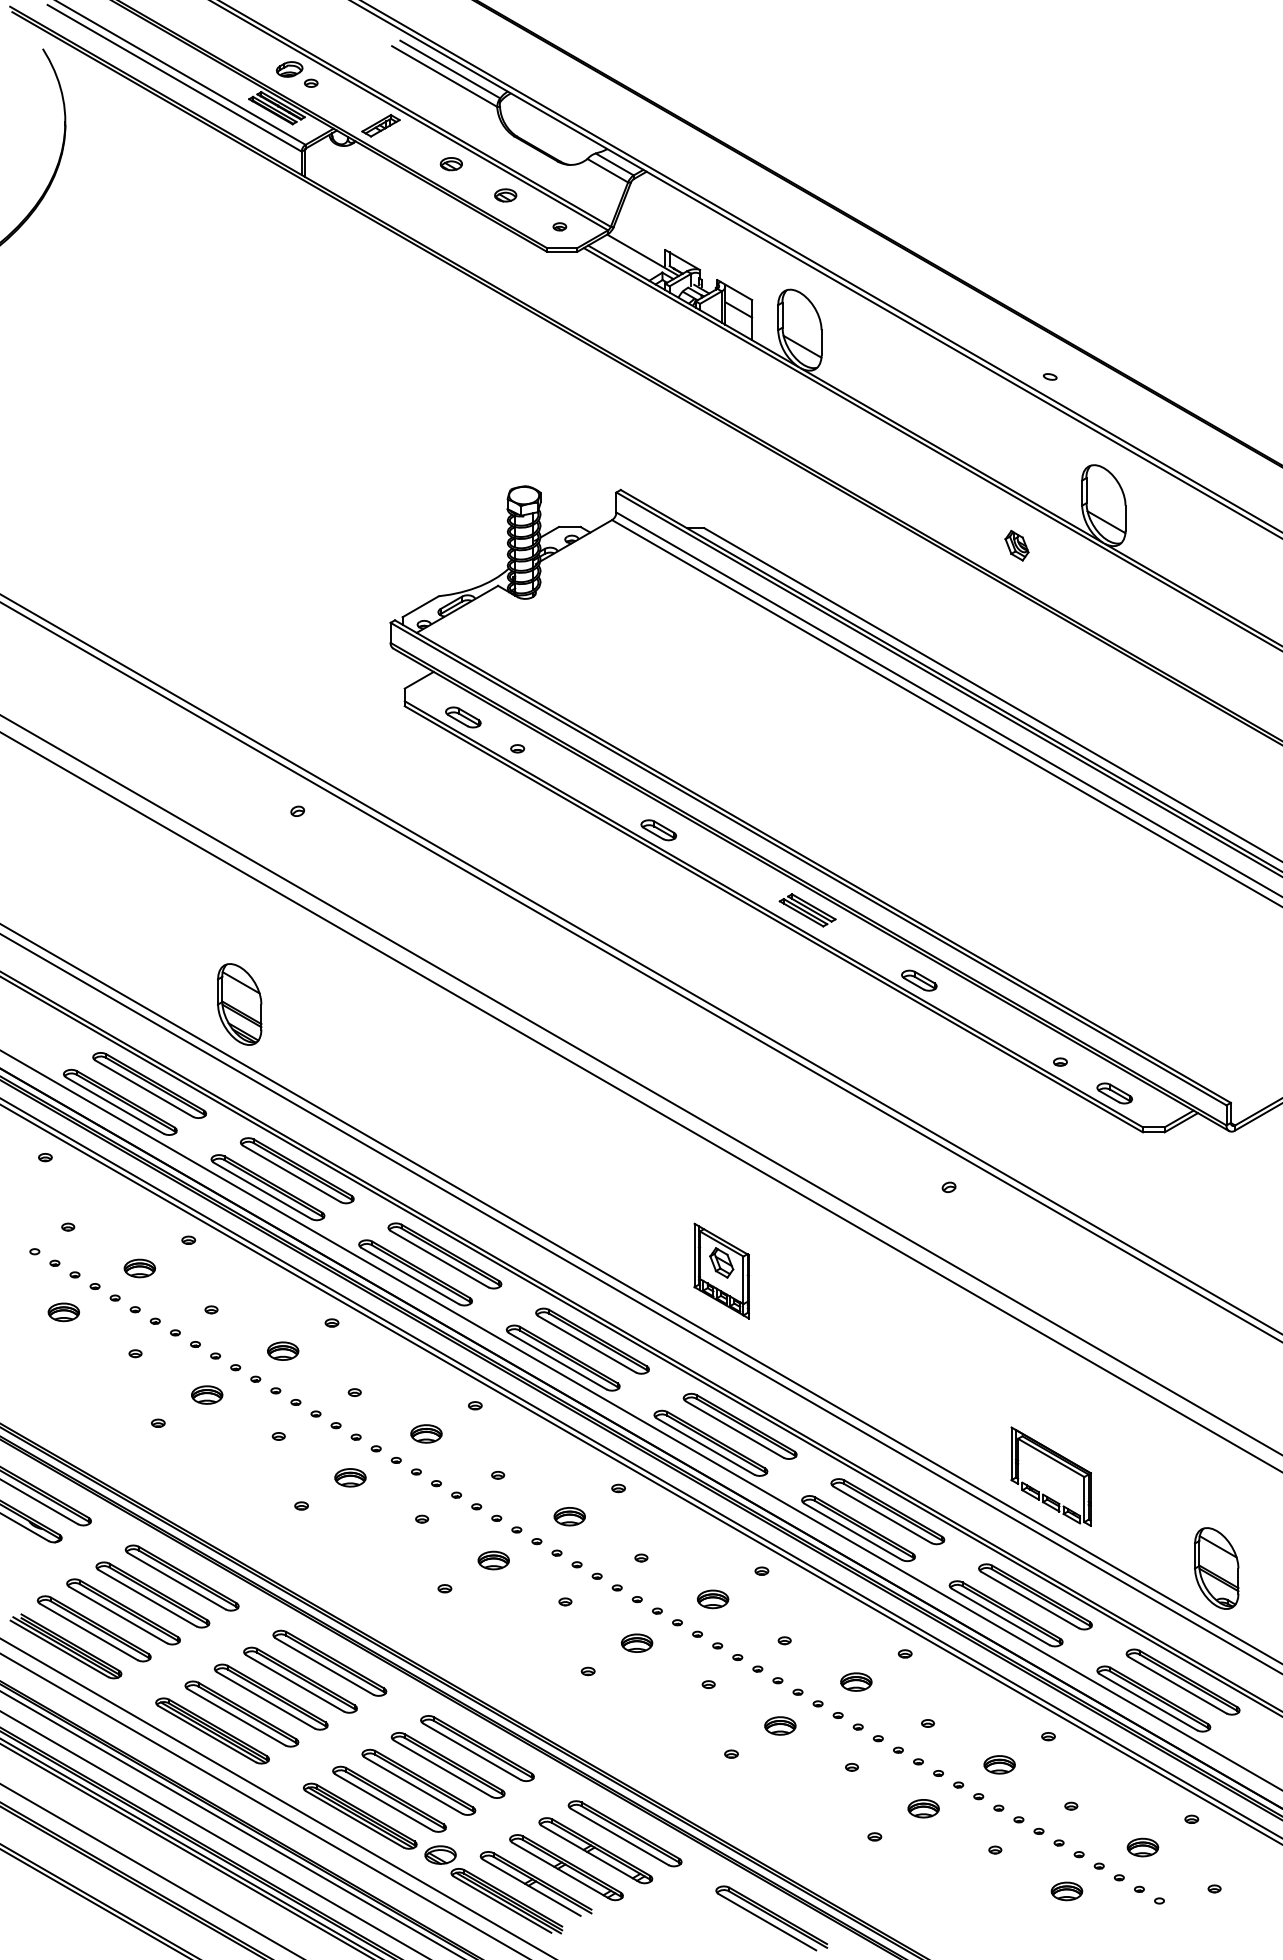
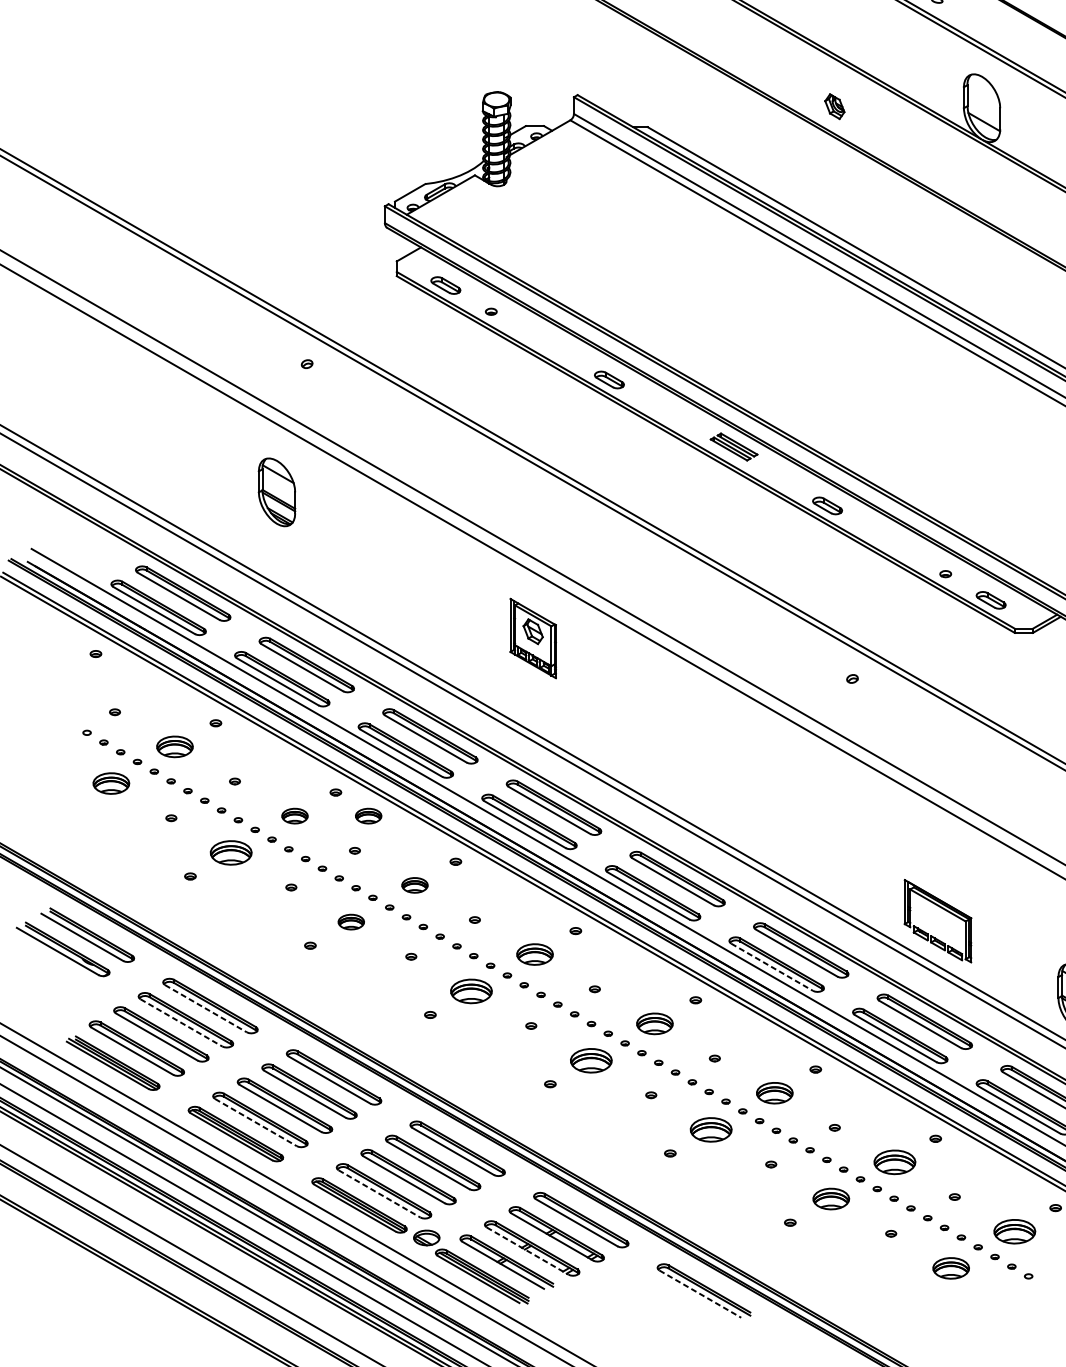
part: (1016, 545) -> (834, 106), moved
part: (239, 1004) -> (276, 492), moved
part: (139, 1268) -> (174, 746), size x1.4
part: (721, 1270) -> (533, 638), moved
part: (63, 1312) -> (111, 783), size x1.4
part: (371, 1350) -> (368, 815), added
part: (207, 1394) -> (231, 852), size x1.6
part: (569, 1516) -> (534, 954), size x1.4
line: (853, 1531) -> (772, 967), solid -> dashed
part: (493, 1560) -> (471, 991), size x1.6
line: (177, 1581) -> (206, 1008), solid -> dashed
line: (147, 1598) -> (181, 1023), solid -> dashed
part: (712, 1599) -> (654, 1023), size x1.4
part: (636, 1642) -> (590, 1059), size x1.6
part: (856, 1681) -> (774, 1092), size x1.4
line: (236, 1717) -> (255, 1122), solid -> dashed
part: (780, 1725) -> (711, 1129), size x1.6
part: (999, 1764) -> (894, 1162), size x1.6
line: (384, 1802) -> (379, 1193), solid -> dashed
part: (923, 1808) -> (831, 1198), size x1.4
part: (1142, 1847) -> (1014, 1231), size x1.6
line: (561, 1871) -> (528, 1251), solid -> dashed
part: (1066, 1891) -> (950, 1268), size x1.4
line: (767, 1922) -> (700, 1294), solid -> dashed

